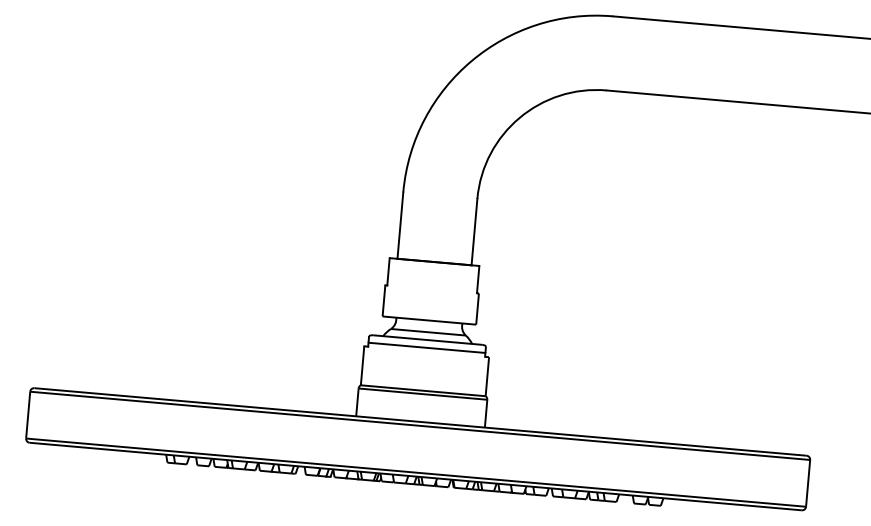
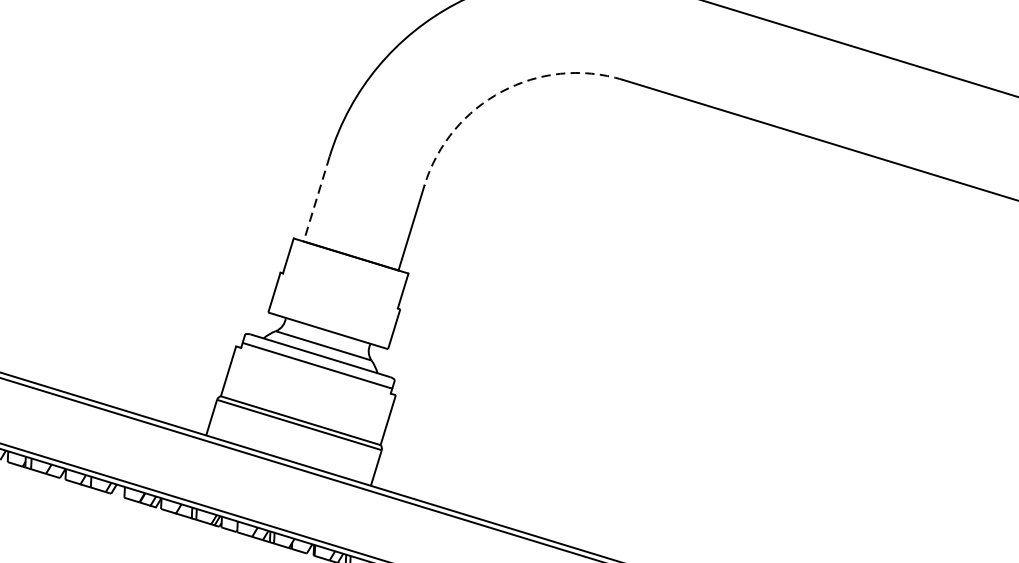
arc: (519, 117) -> (501, 91), solid -> dashed
line: (400, 226) -> (316, 200), solid -> dashed

